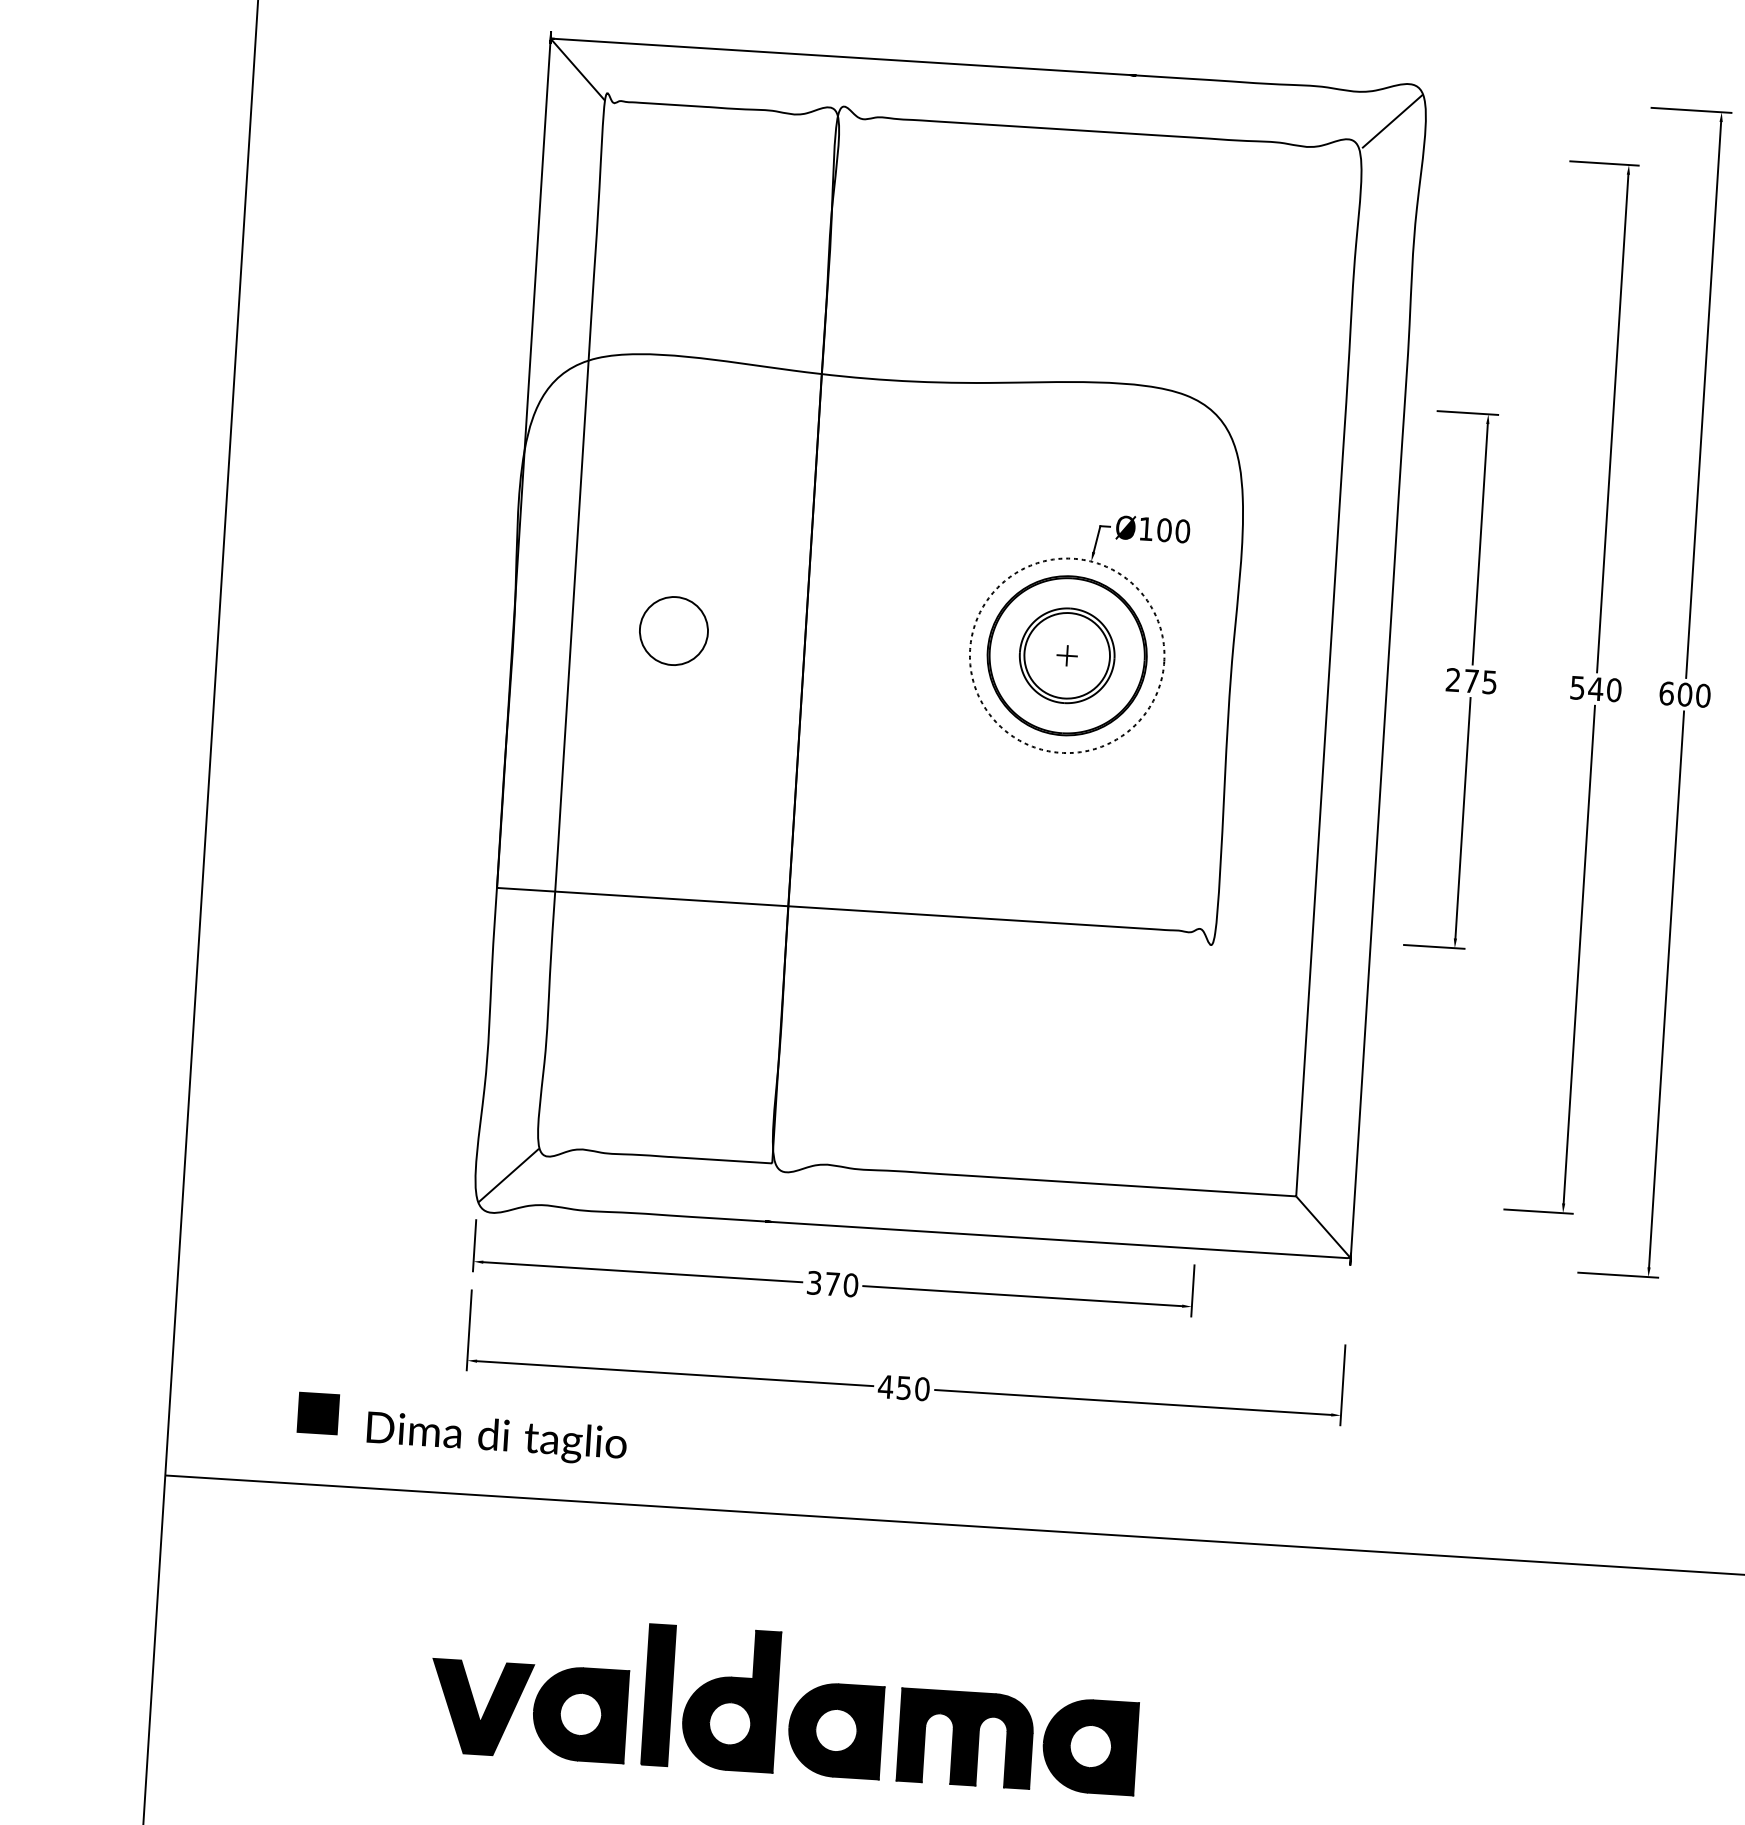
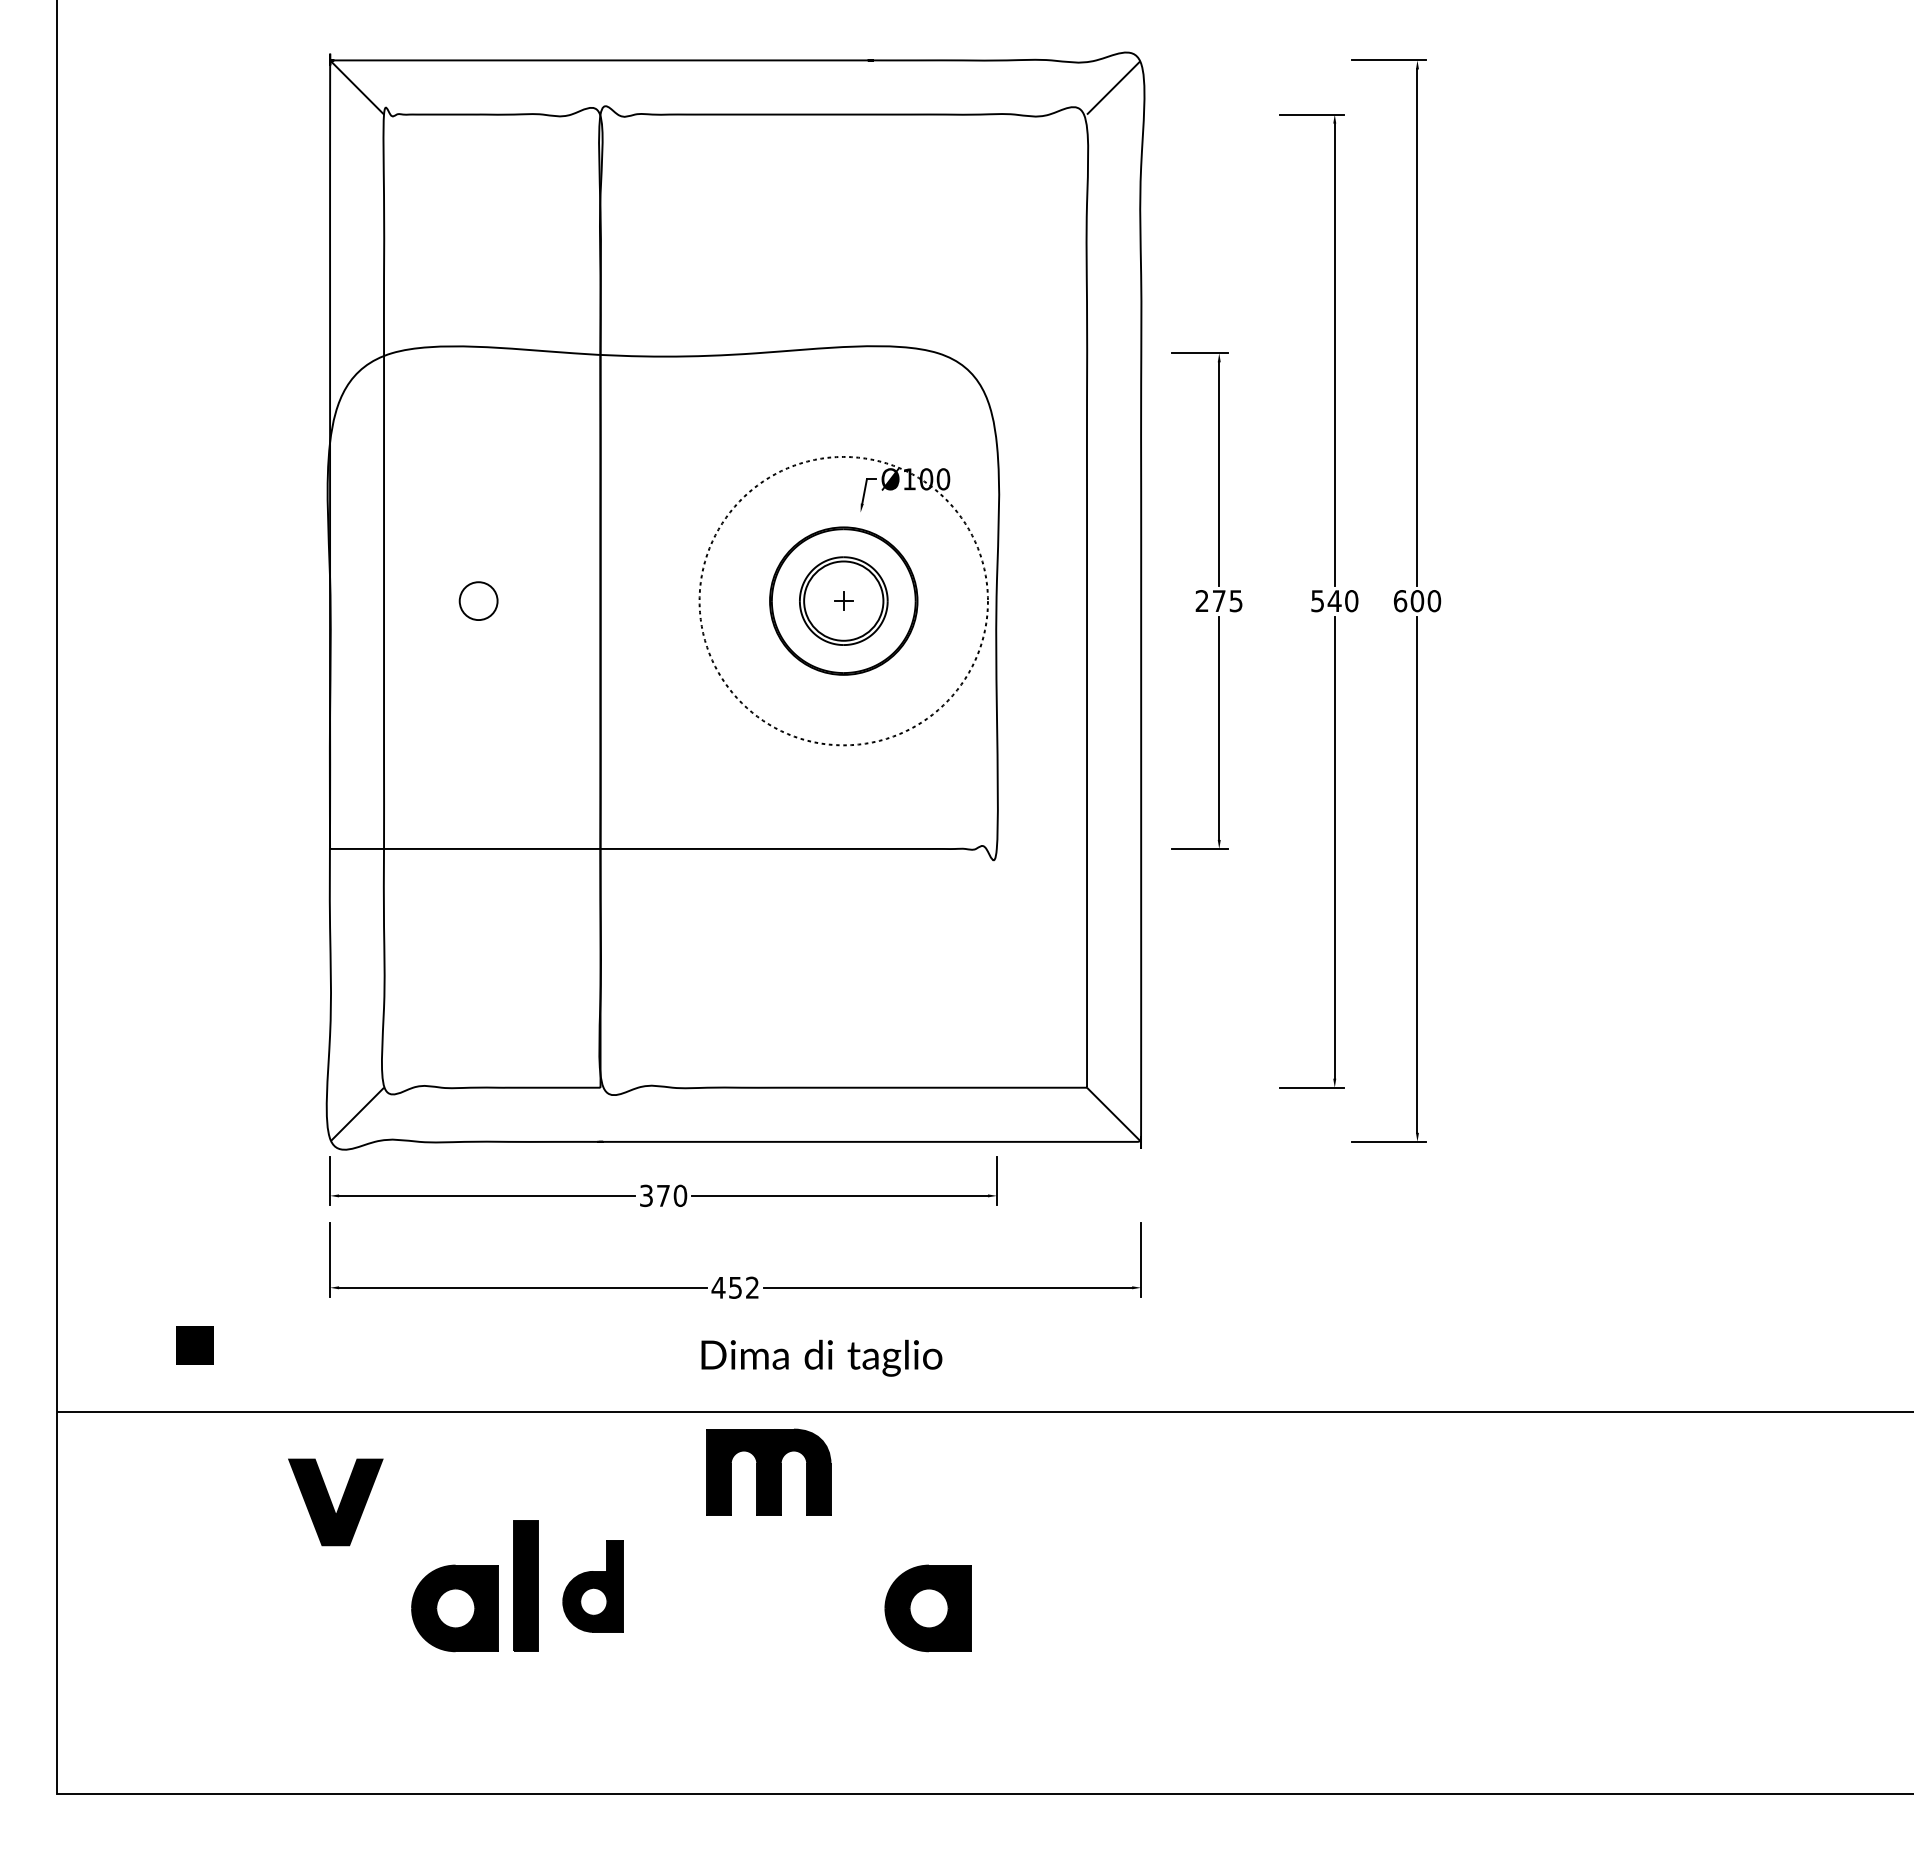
circle: (673, 630) -> (478, 600), size x0.6
circle: (1066, 656) -> (843, 601), size x1.6
text: (922, 1388) -> (752, 1287), 450 -> 452
text: (496, 1437) -> (821, 1357), moved
part: (729, 1700) -> (592, 1586), size x0.7
part: (480, 1708) -> (335, 1502), moved
part: (834, 1730) -> (691, 1608), removed
part: (965, 1737) -> (768, 1471), moved

